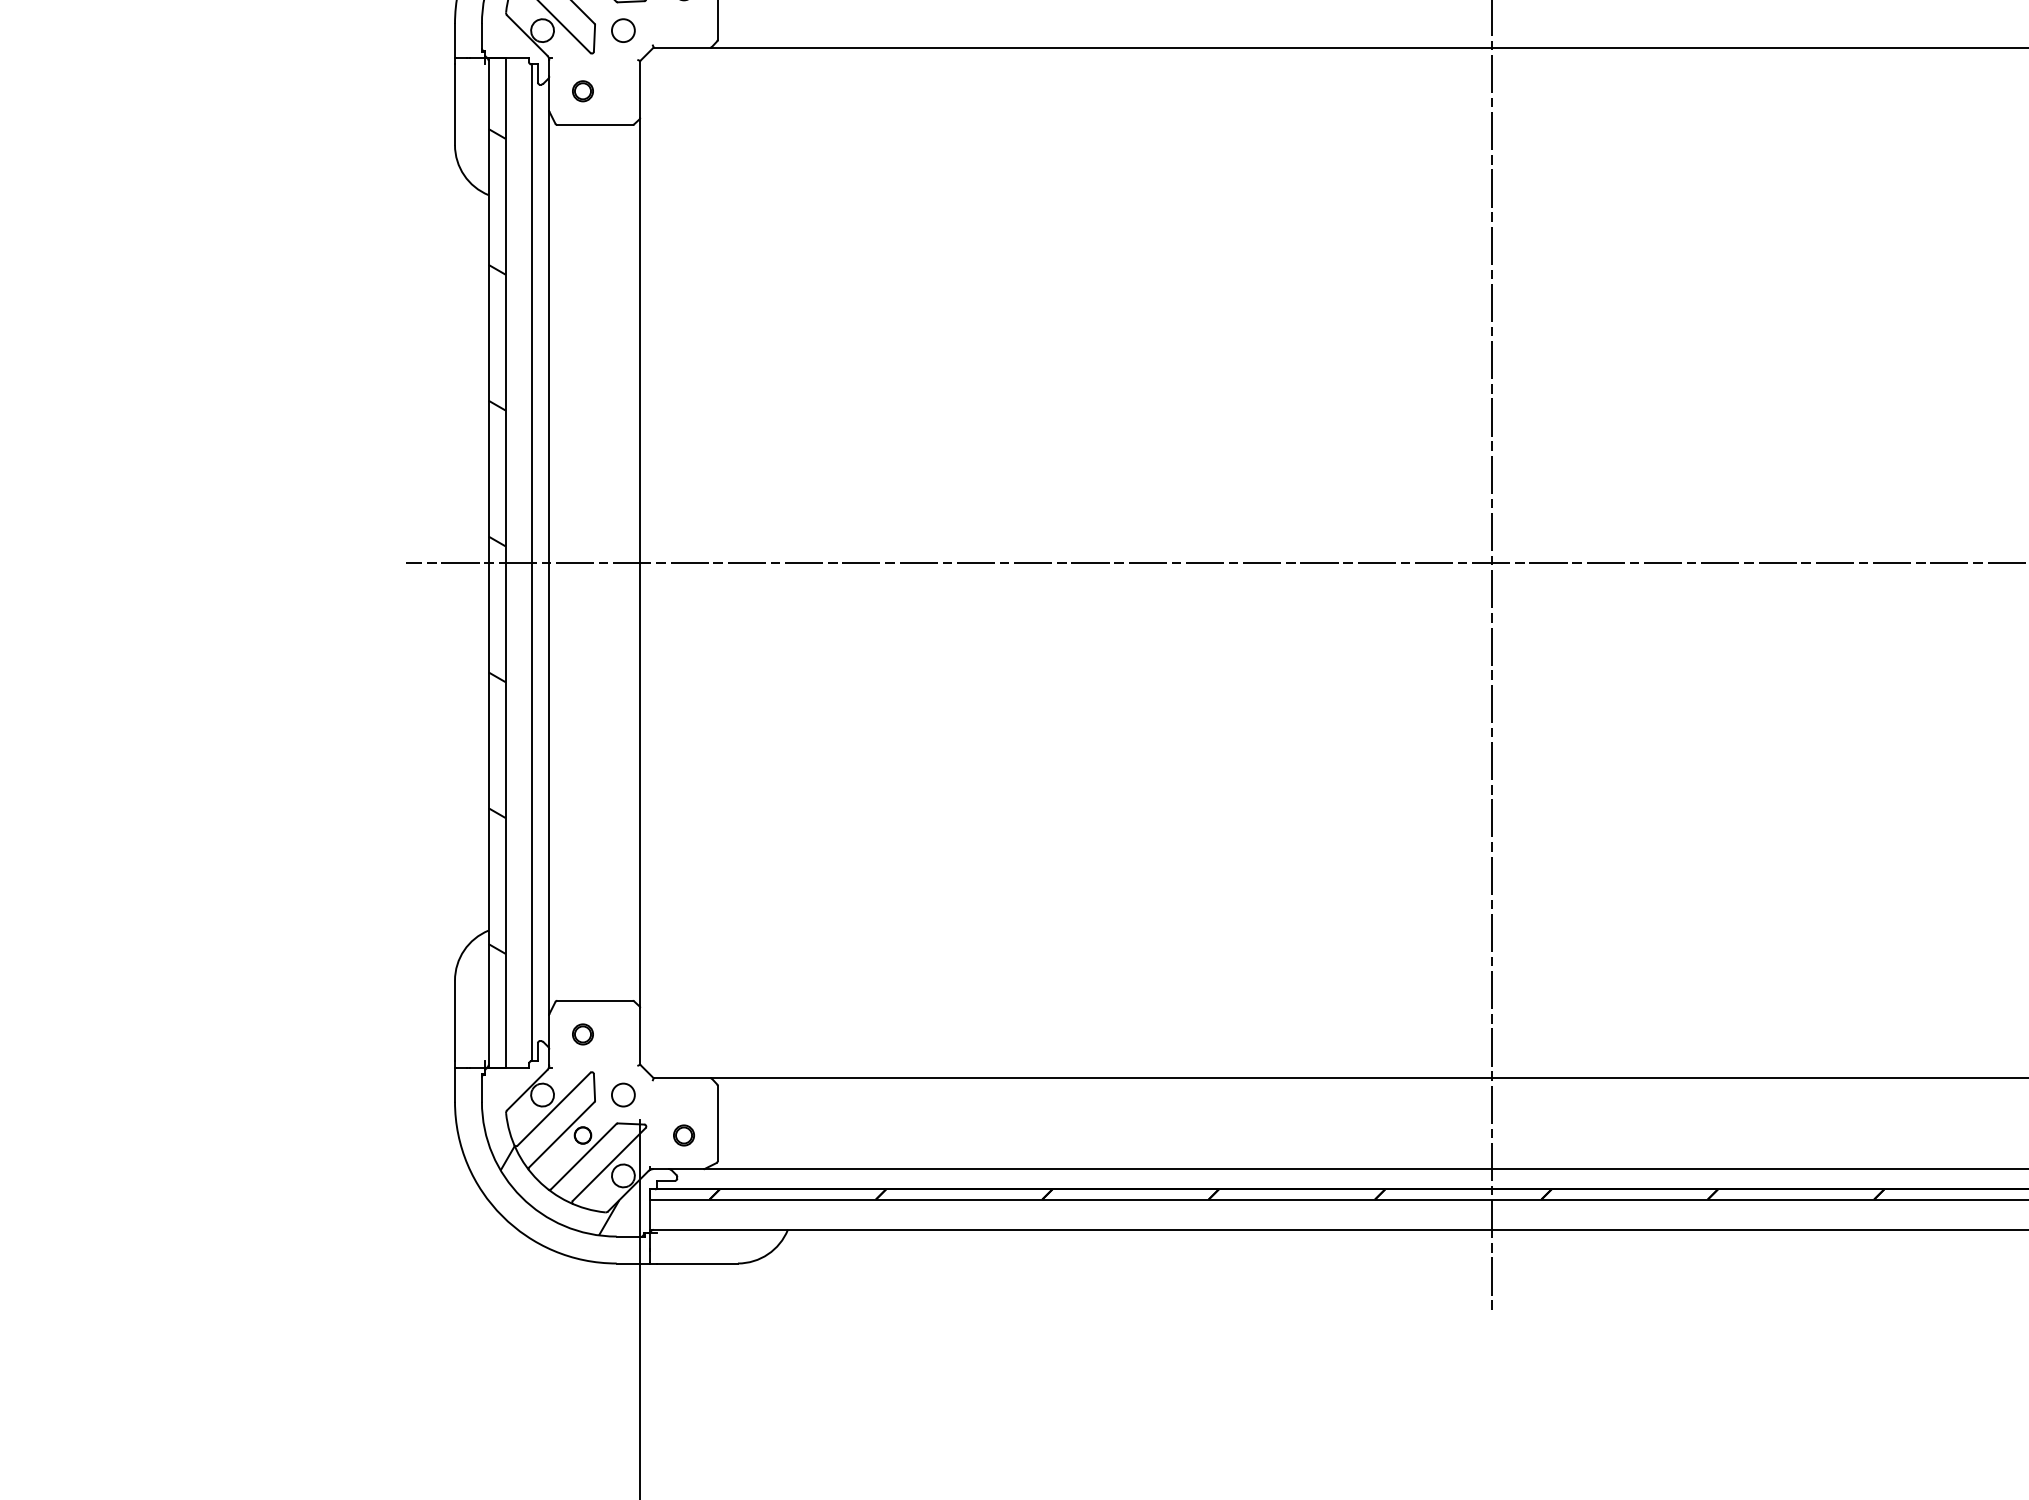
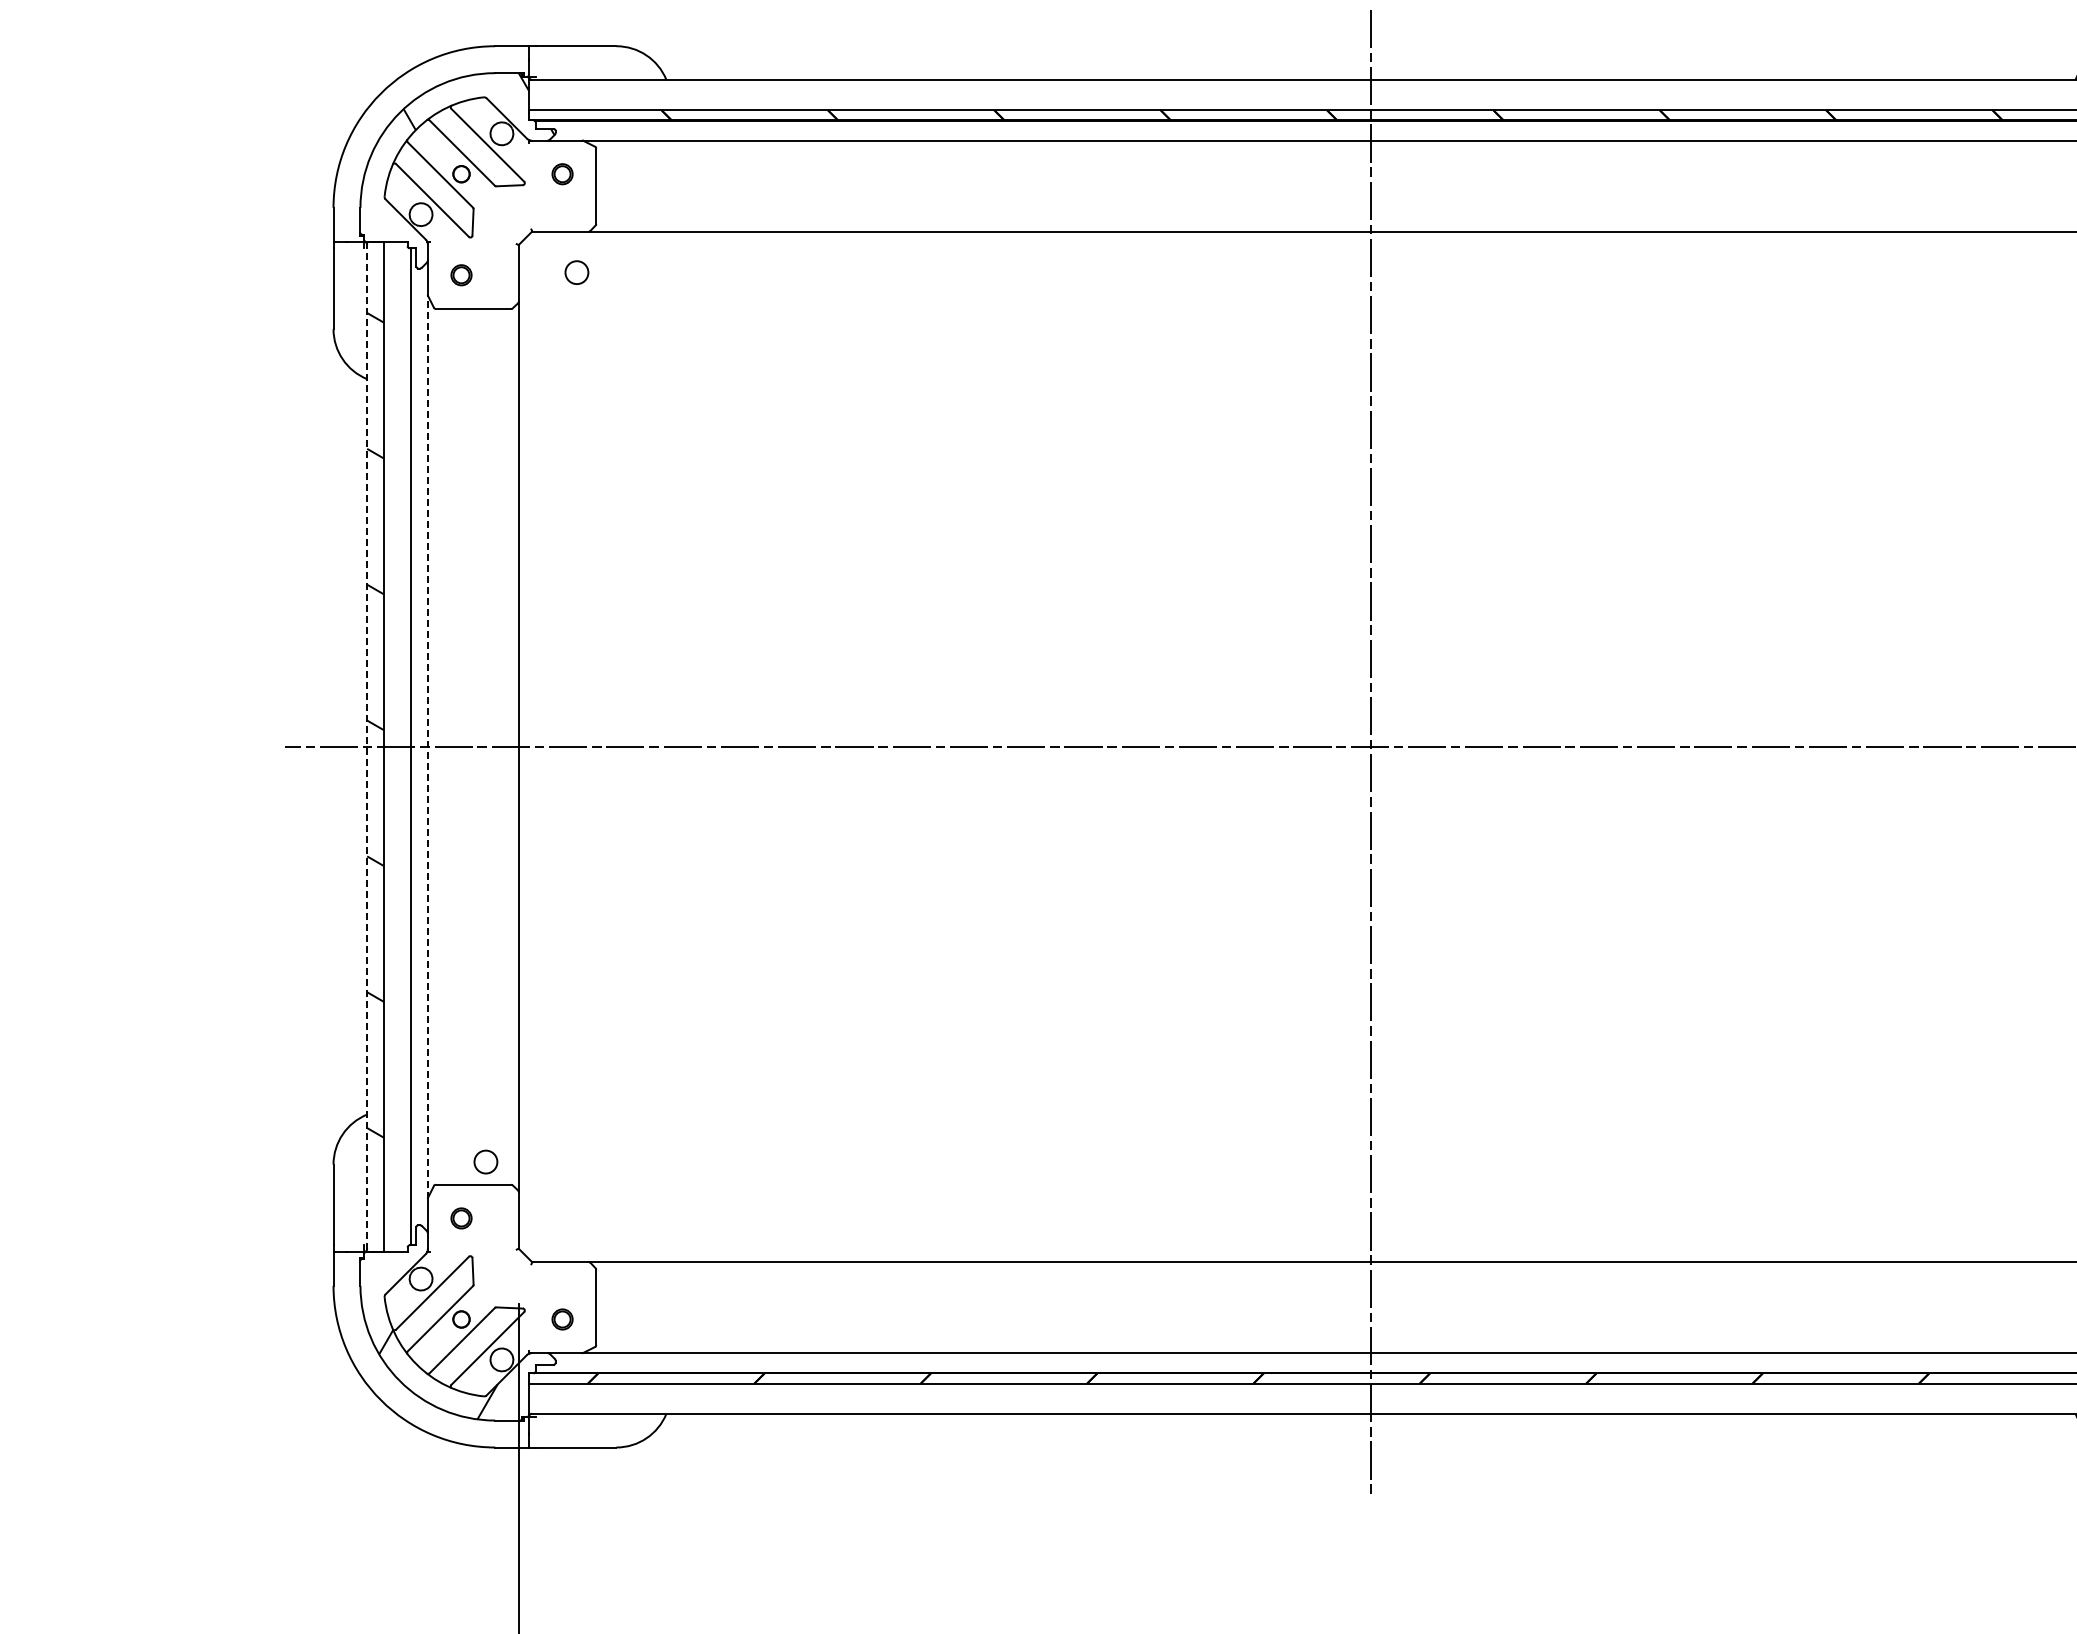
circle: (622, 30) -> (576, 272), moved
line: (548, 562) -> (427, 746), solid -> dashed
line: (488, 563) -> (367, 747), solid -> dashed
circle: (622, 1094) -> (485, 1161), moved

